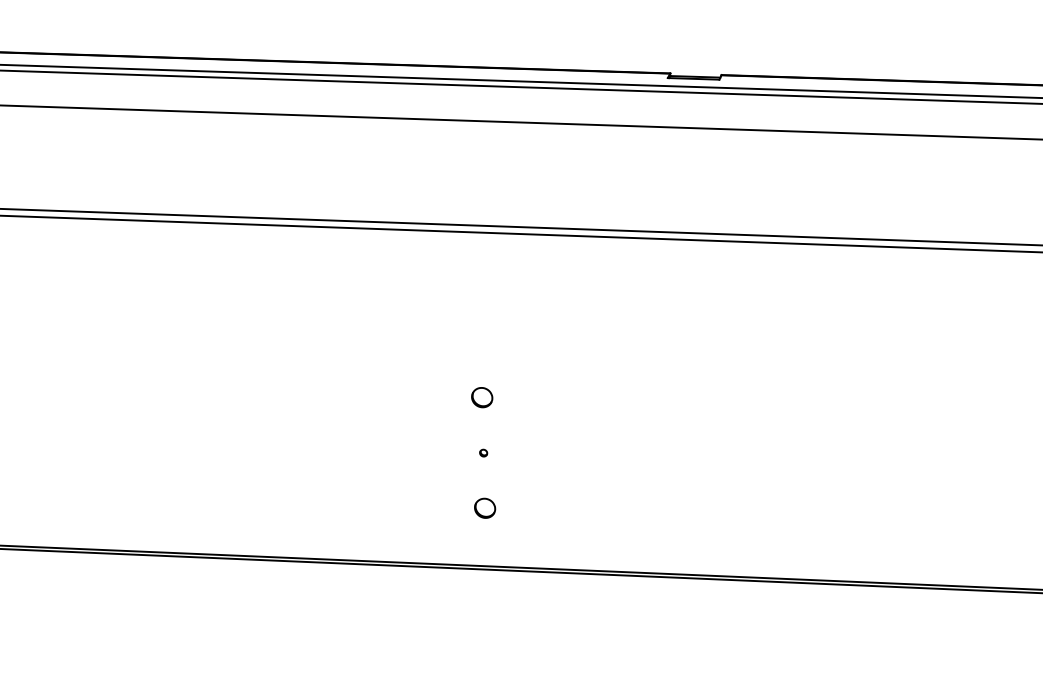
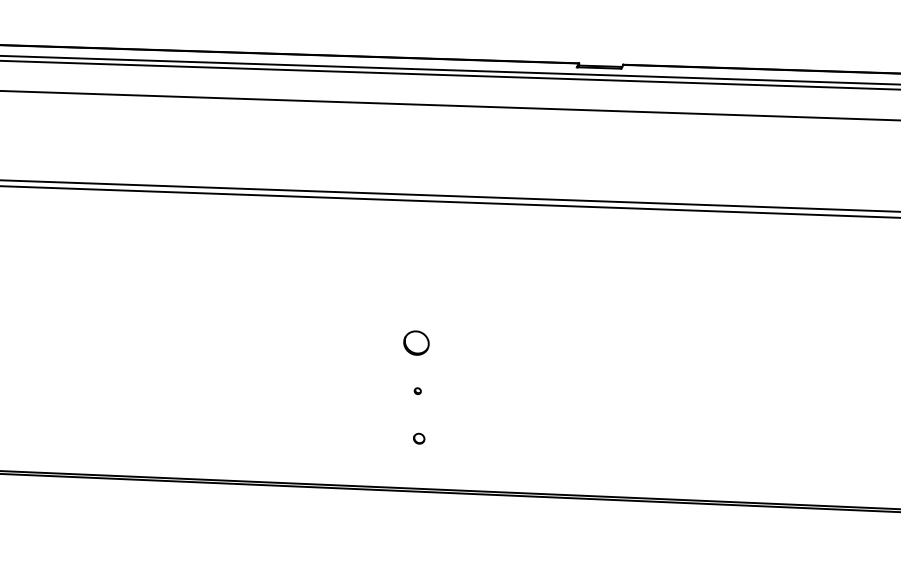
part: (482, 397) -> (416, 343), size x1.4
part: (485, 507) -> (419, 438), size x0.6

